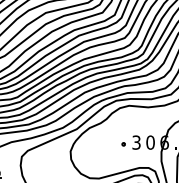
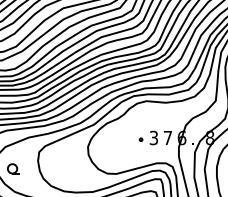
text: (150, 142) -> (167, 137), 0 -> 7

